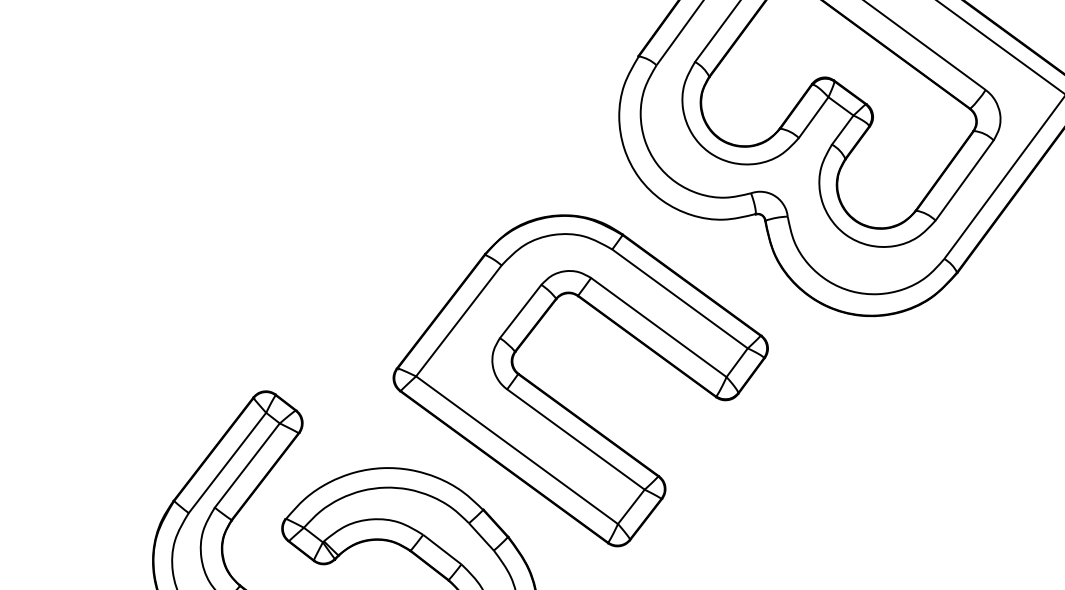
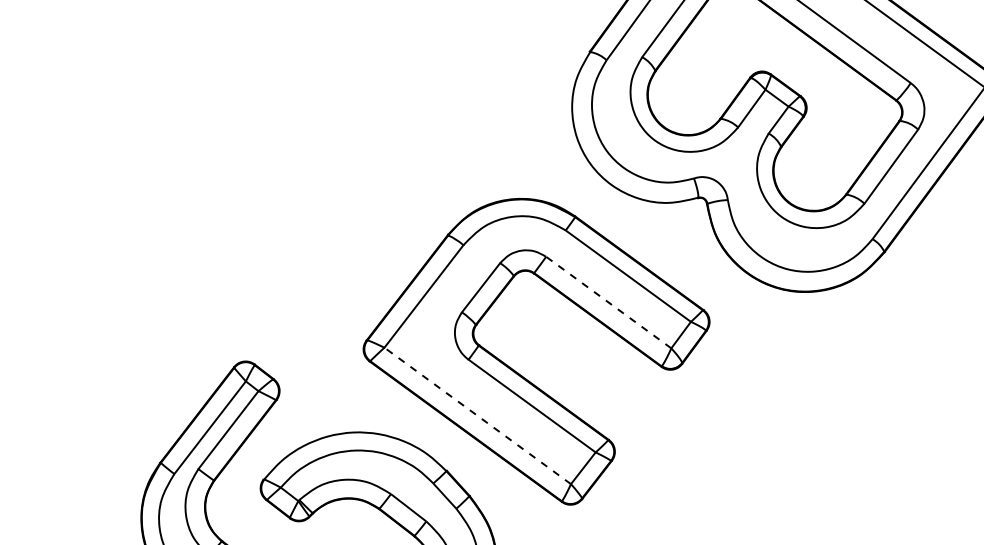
line: (658, 327) -> (608, 302), solid -> dashed
line: (516, 449) -> (477, 415), solid -> dashed

